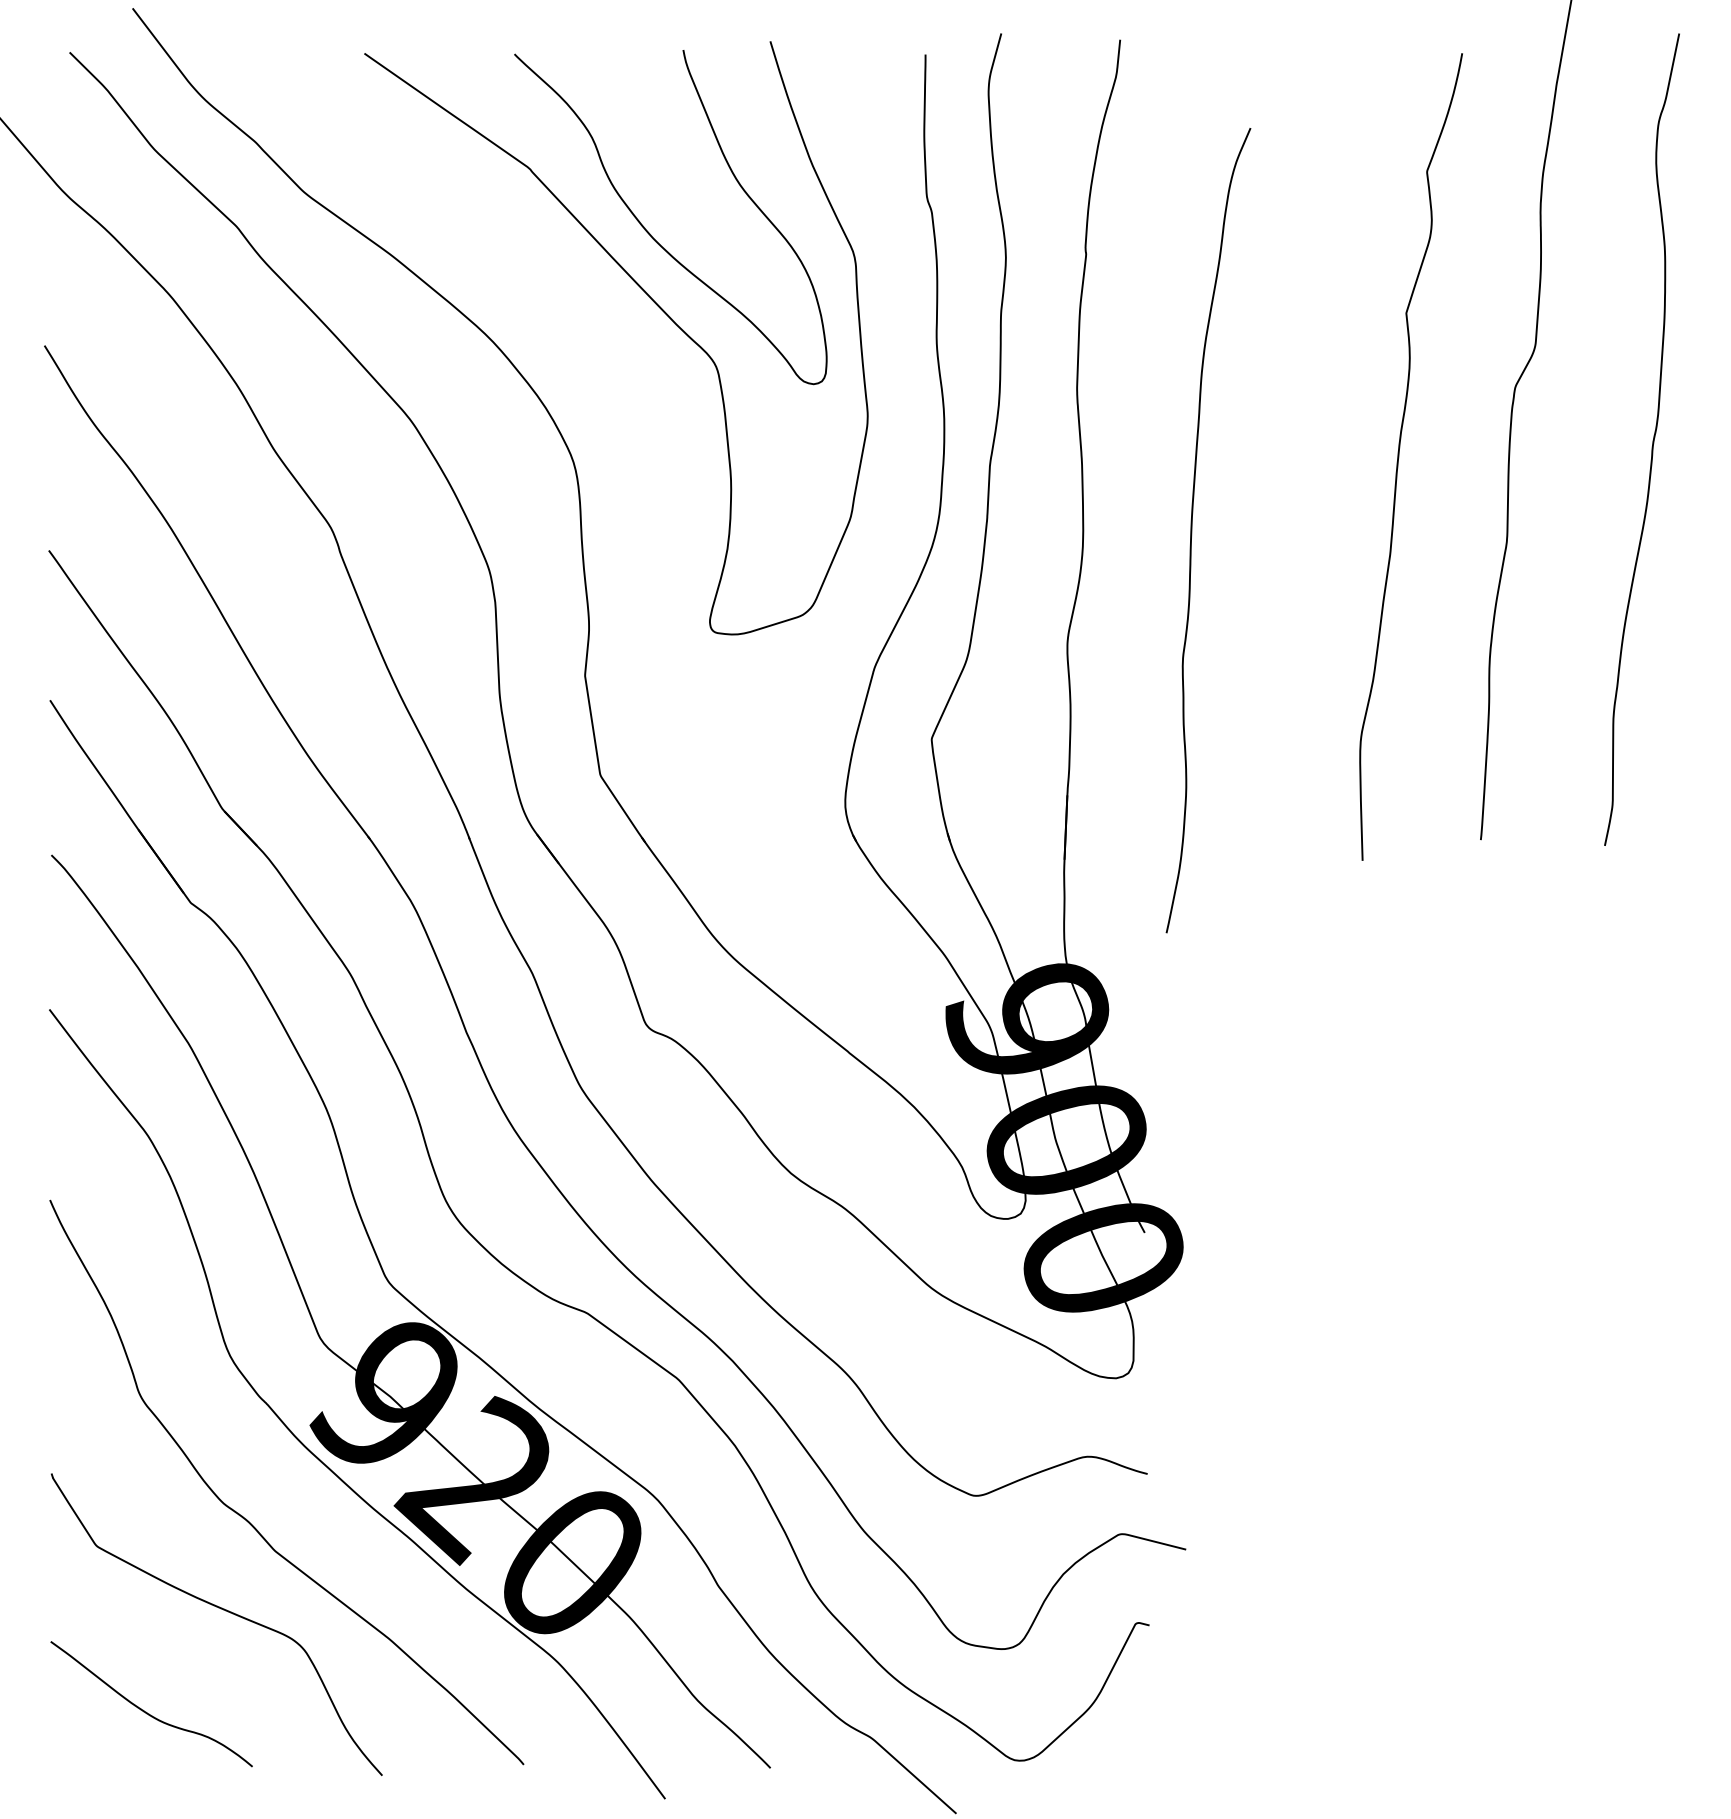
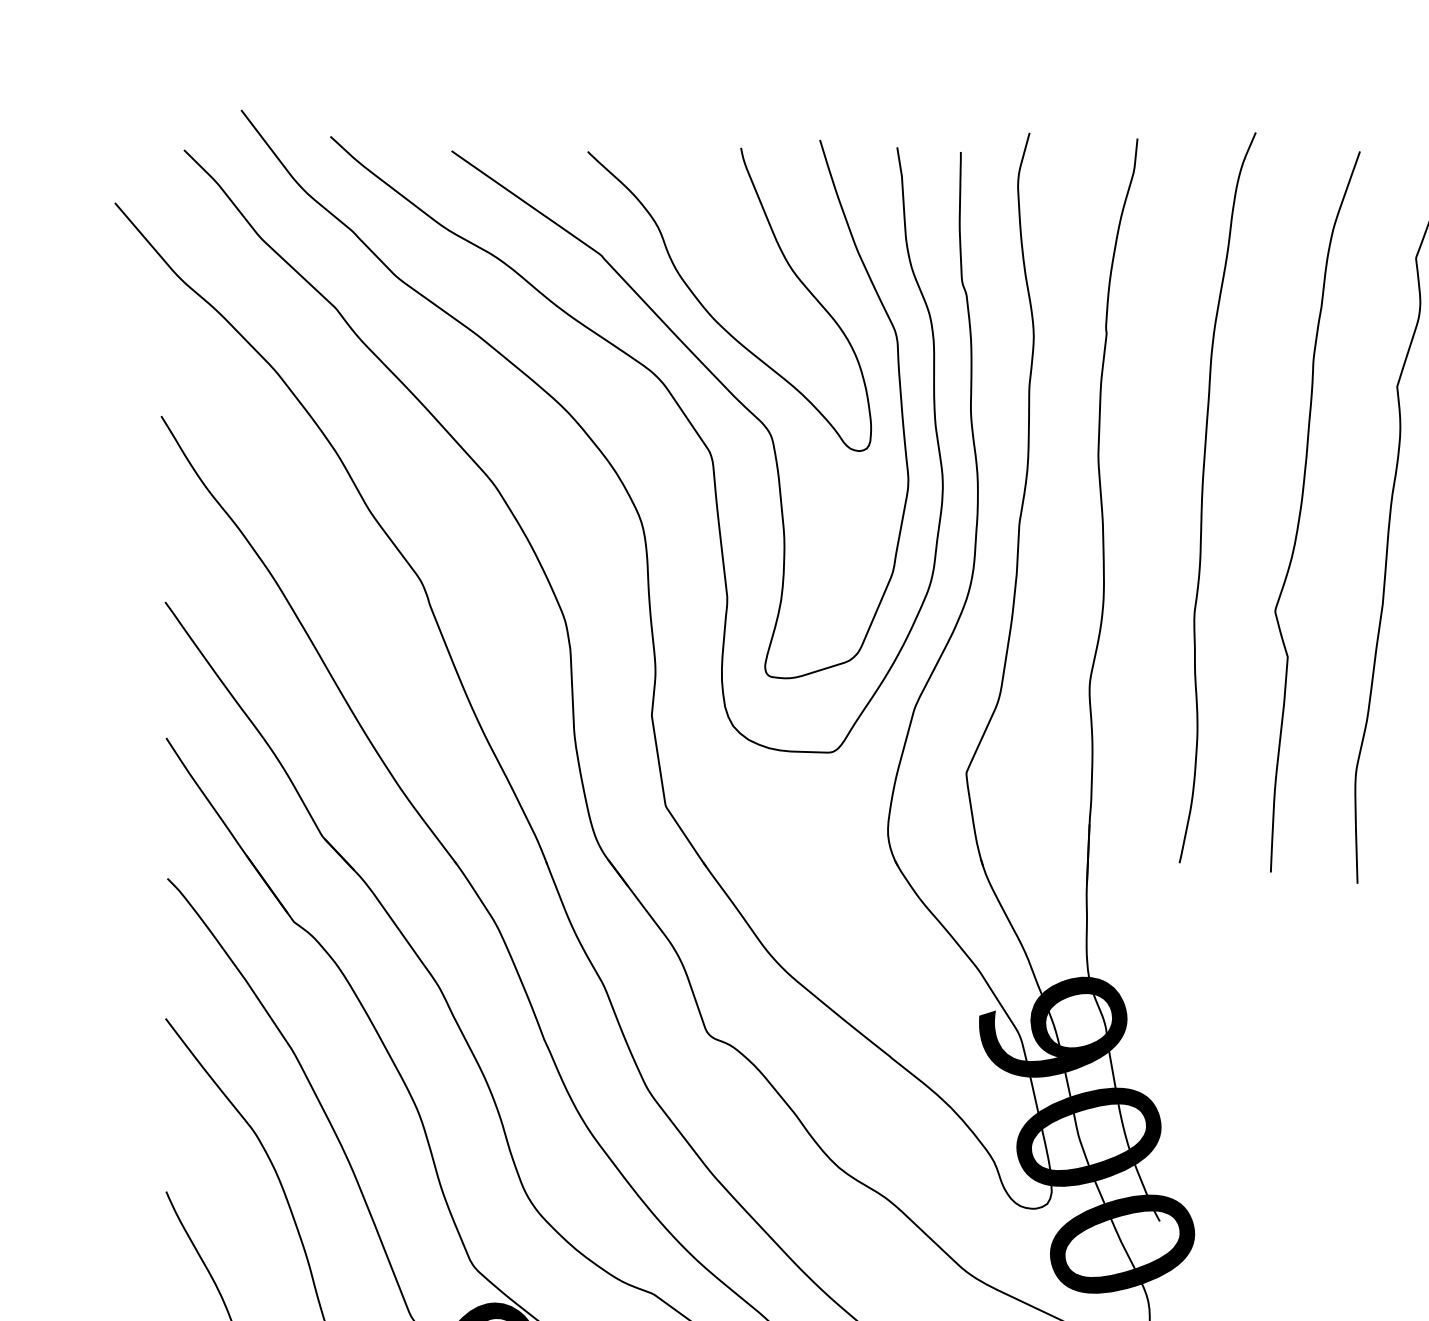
curve: (619, 343) -> (683, 414), added
curve: (1301, 446) -> (1302, 507), added
curve: (1192, 530) -> (1203, 497), moved

